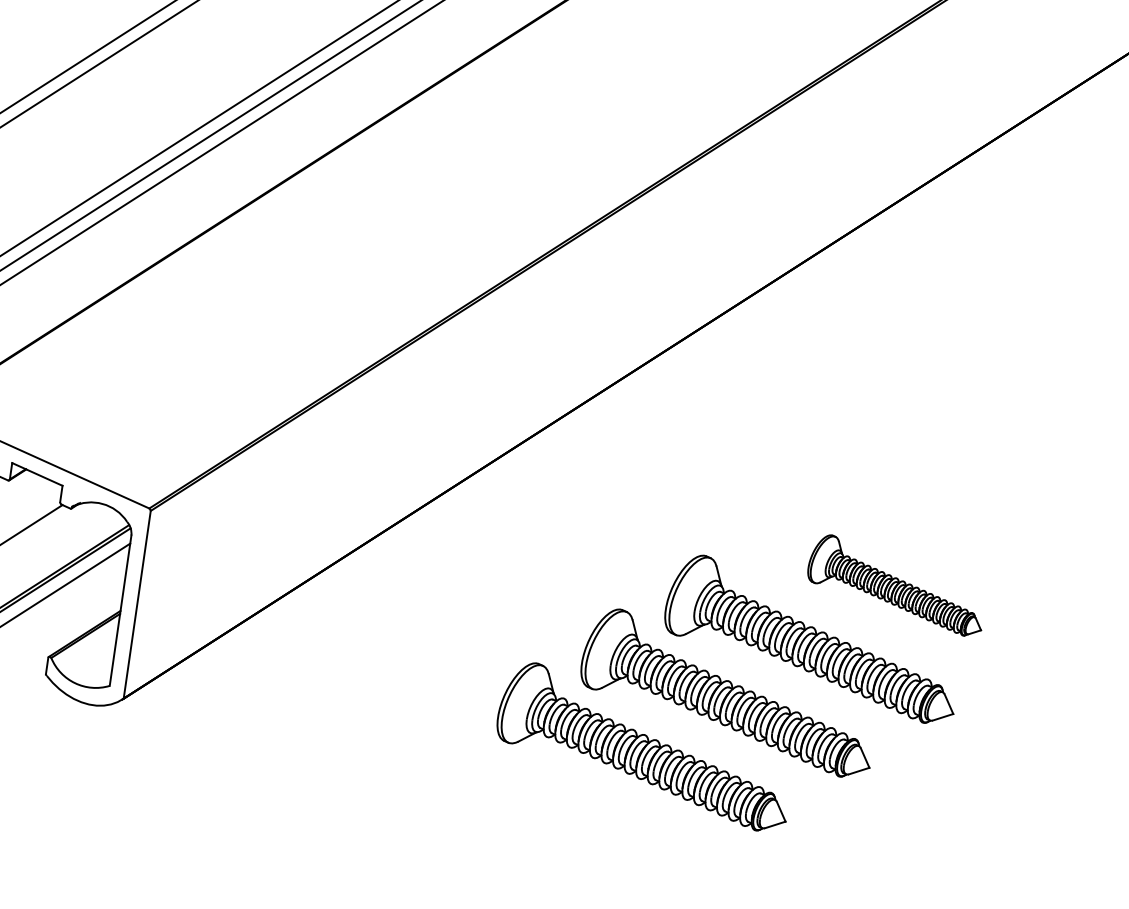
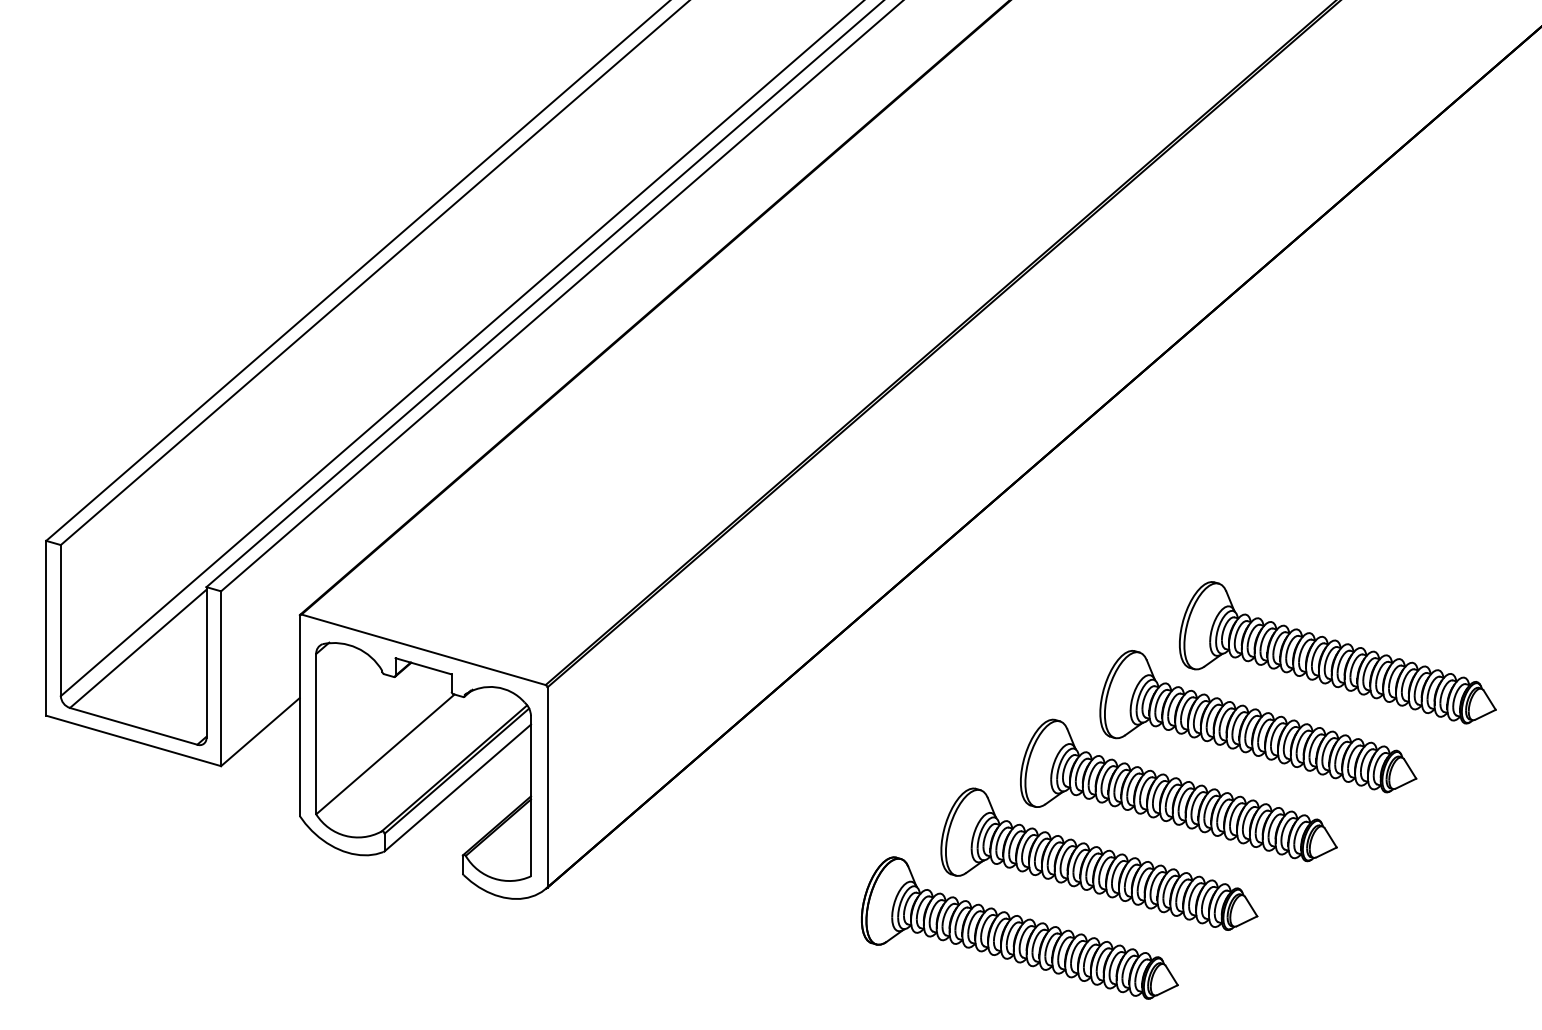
part: (896, 584) -> (1337, 652), size x1.67
part: (561, 799) -> (1019, 927), added

